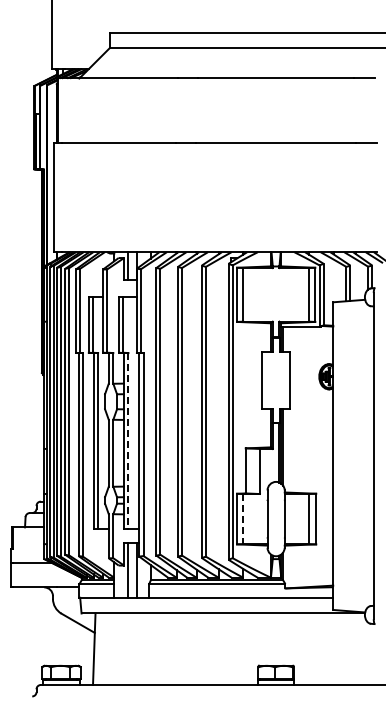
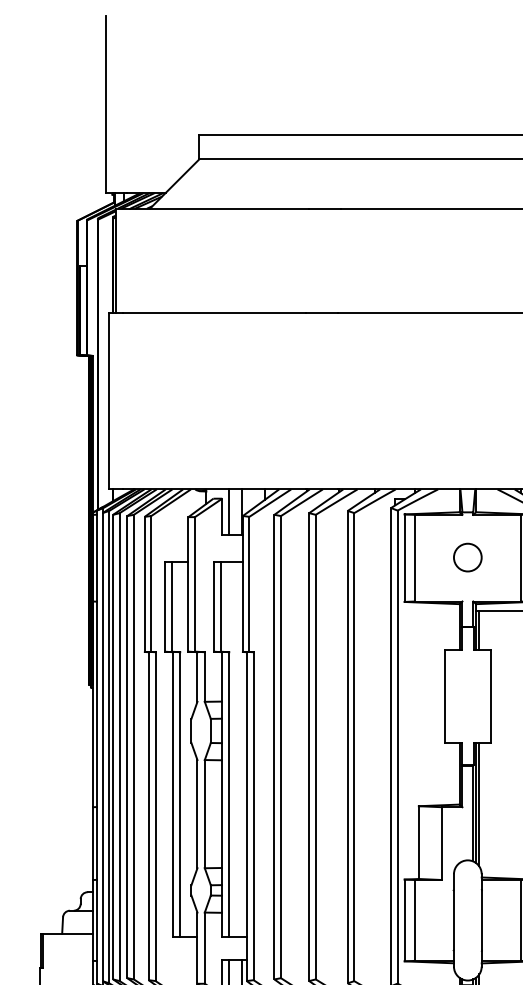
circle: (275, 294) -> (466, 557), added
line: (128, 441) -> (229, 795), dashed -> solid
line: (243, 519) -> (415, 921), dashed -> solid

